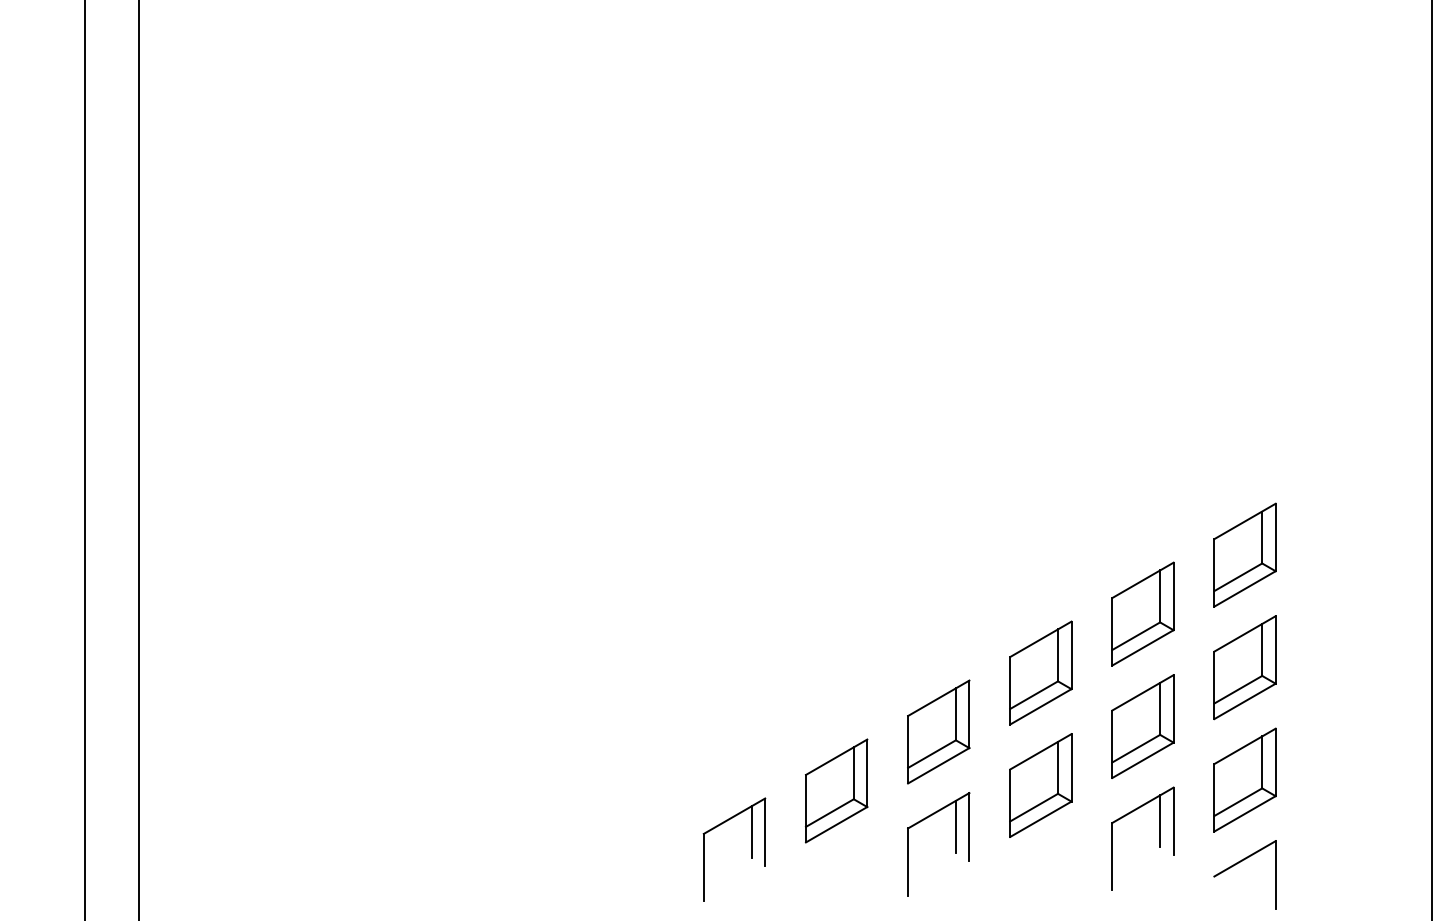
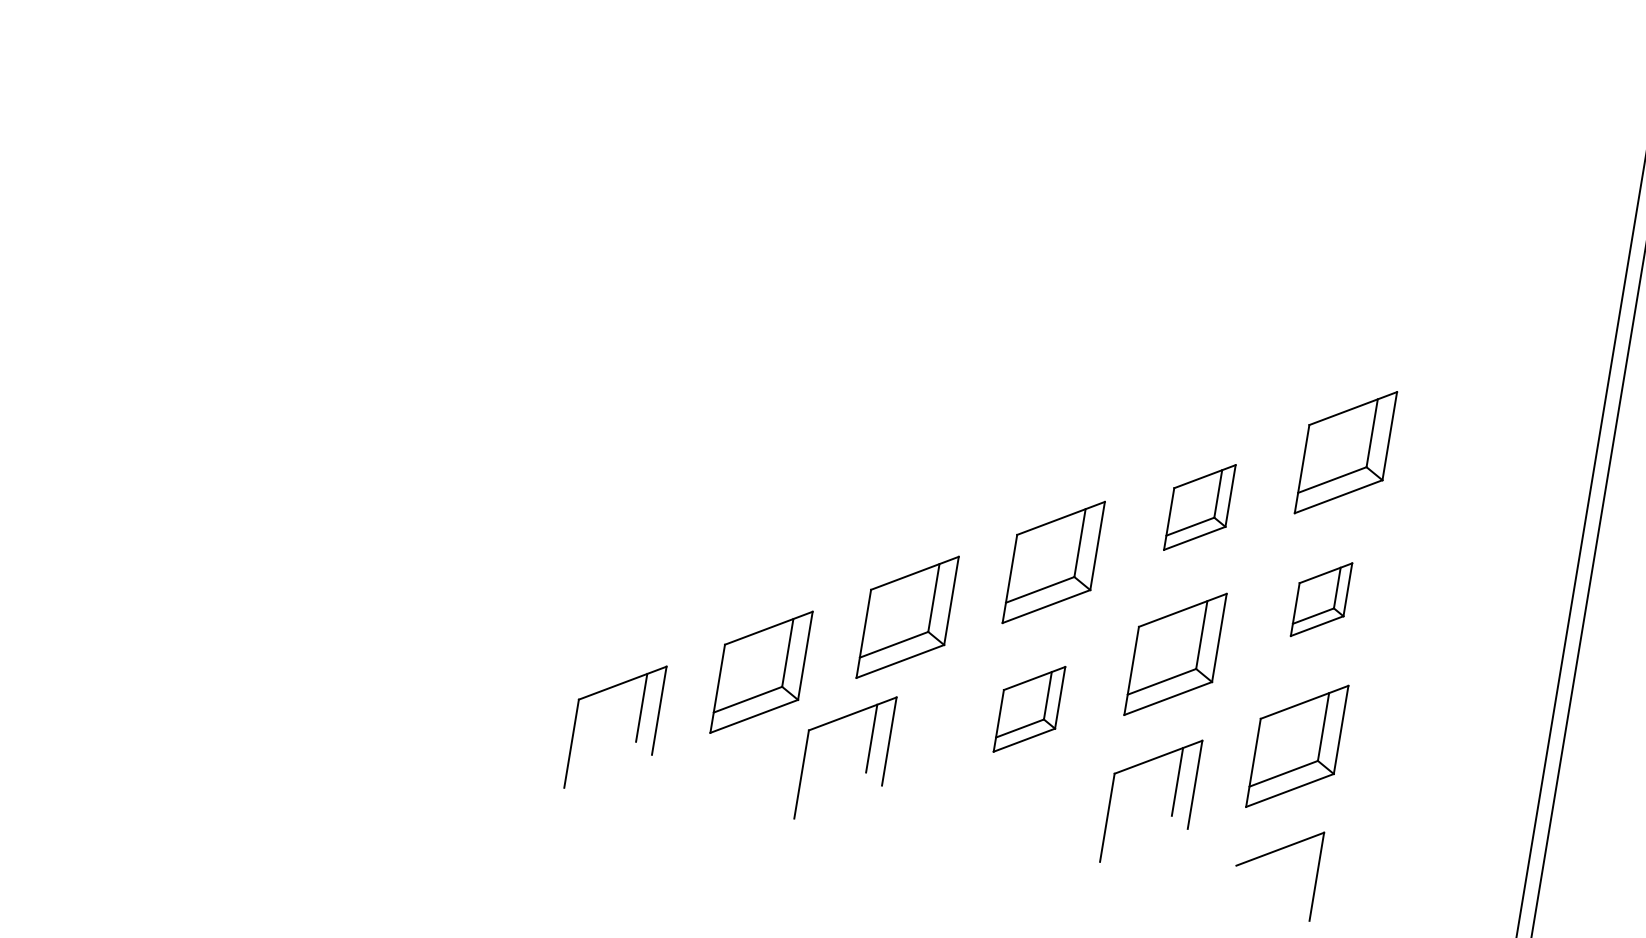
part: (1142, 613) -> (1199, 506), size x0.7
part: (1244, 667) -> (1320, 599), size x0.6
part: (1040, 785) -> (1028, 709), size x0.7
part: (955, 844) -> (867, 761), moved

